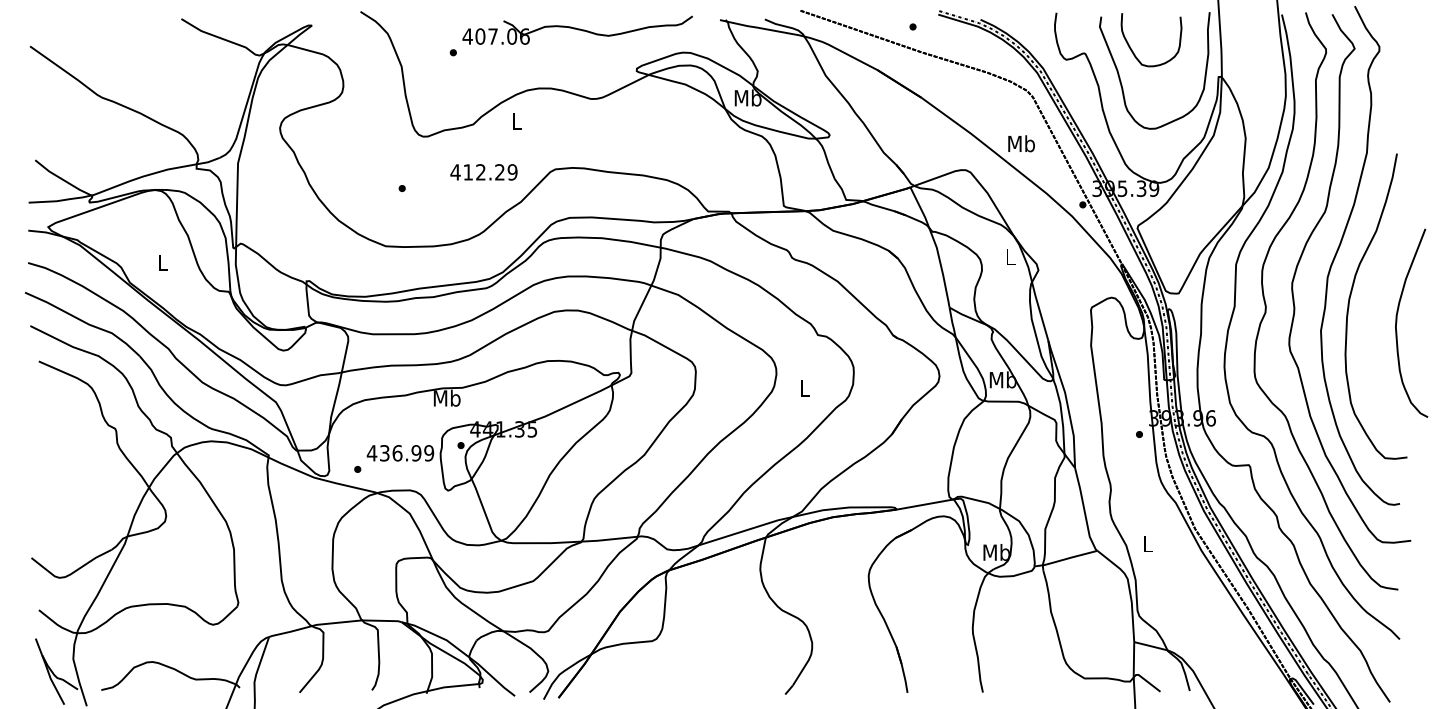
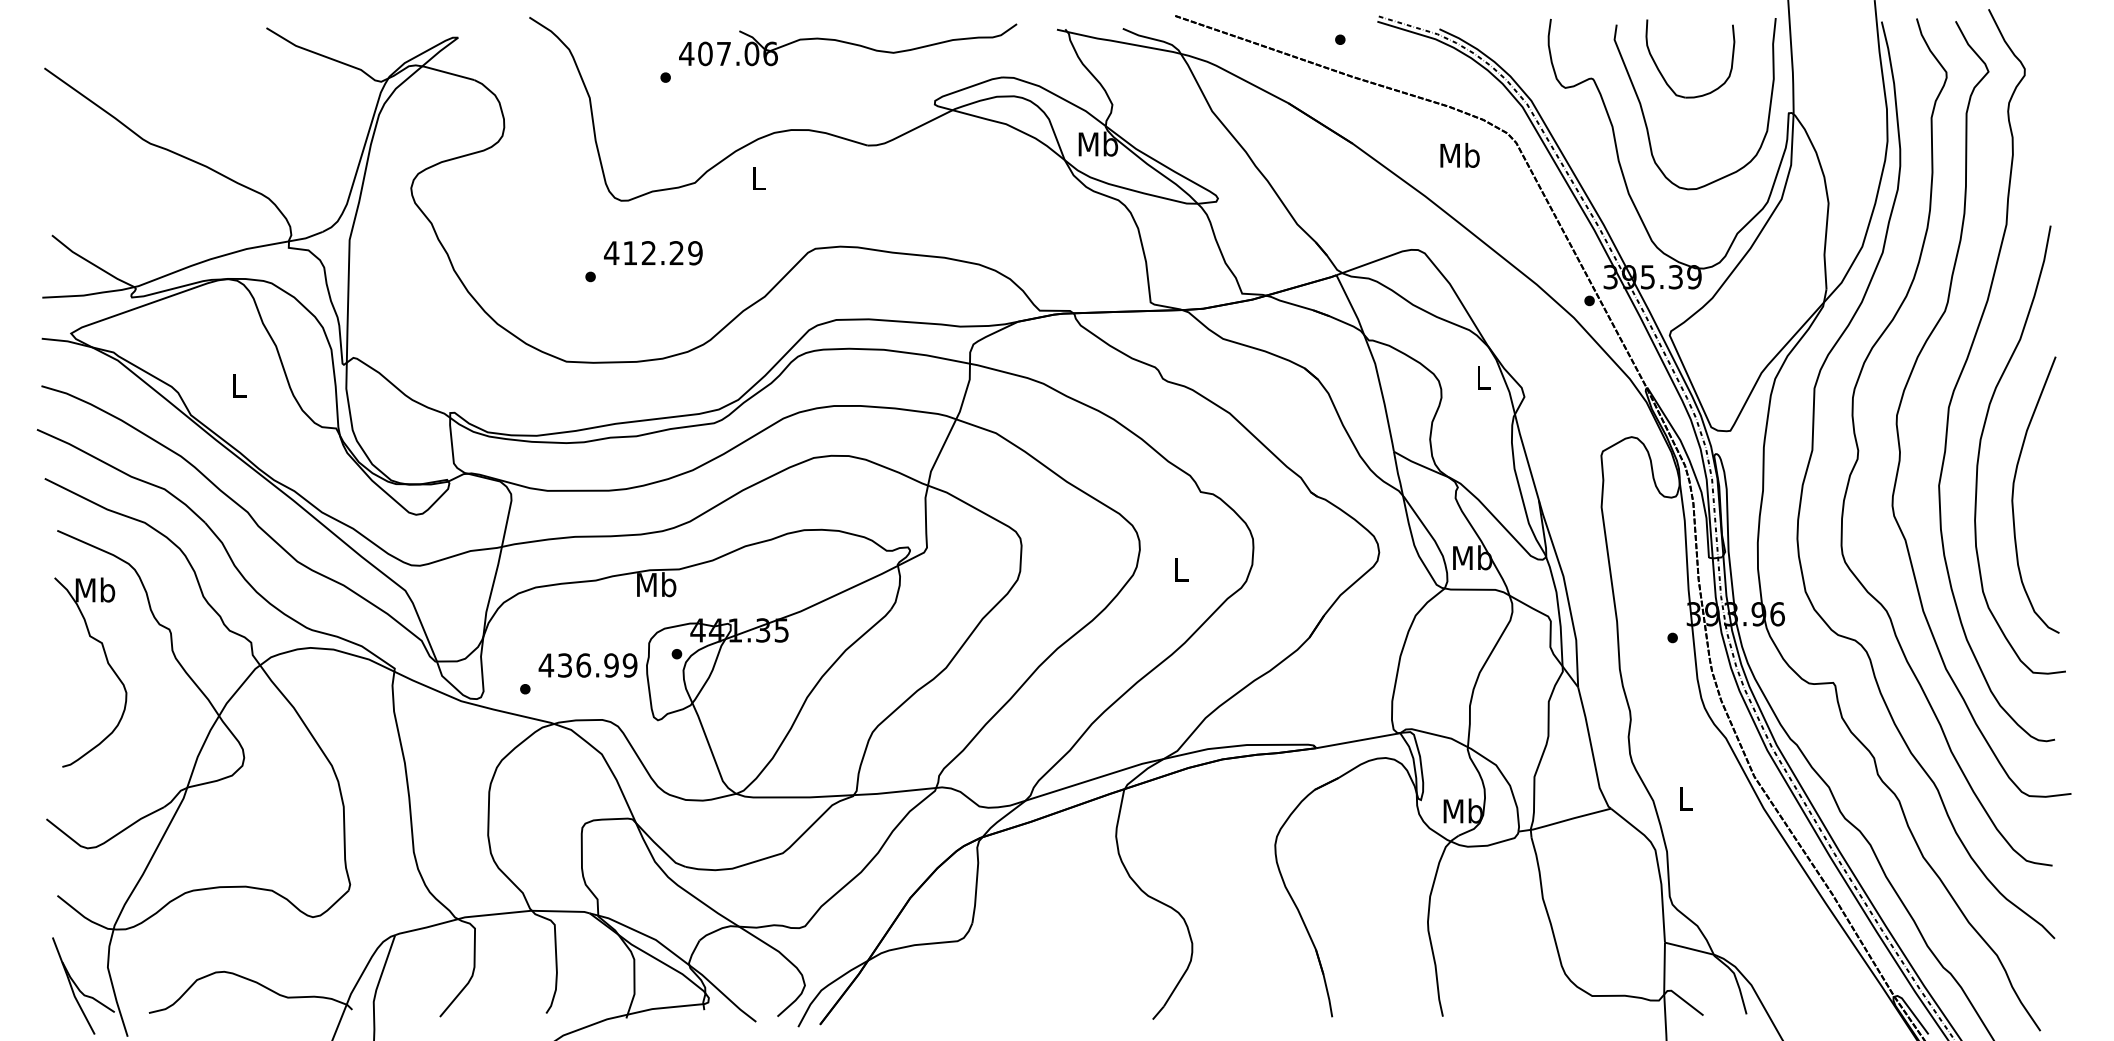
text: (1021, 143) -> (1459, 155), moved
text: (483, 172) -> (652, 253), moved
curve: (1397, 322) -> (2014, 494), moved
part: (73, 453) -> (108, 665), added

